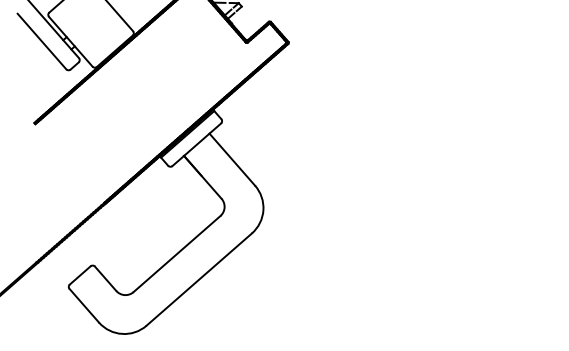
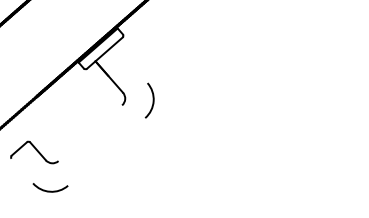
line: (232, 159) -> (131, 63), removed
line: (176, 254) -> (89, 133), removed
line: (198, 279) -> (106, 151), removed
line: (83, 305) -> (21, 170), removed

